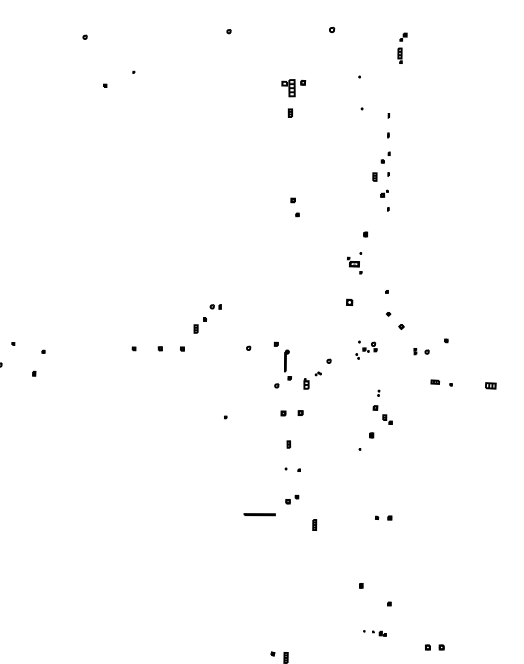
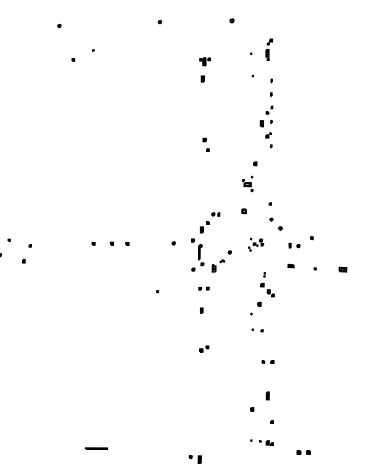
part: (401, 47) -> (268, 49), moved
part: (292, 88) -> (204, 61), size x0.62
part: (208, 318) -> (210, 222), moved
part: (434, 381) -> (290, 265), moved
part: (291, 412) -> (203, 288), size x0.62
part: (292, 470) -> (257, 330), moved
line: (258, 514) -> (95, 448), moved
part: (314, 524) -> (267, 395), moved
part: (374, 633) -> (261, 442), size x1.43

